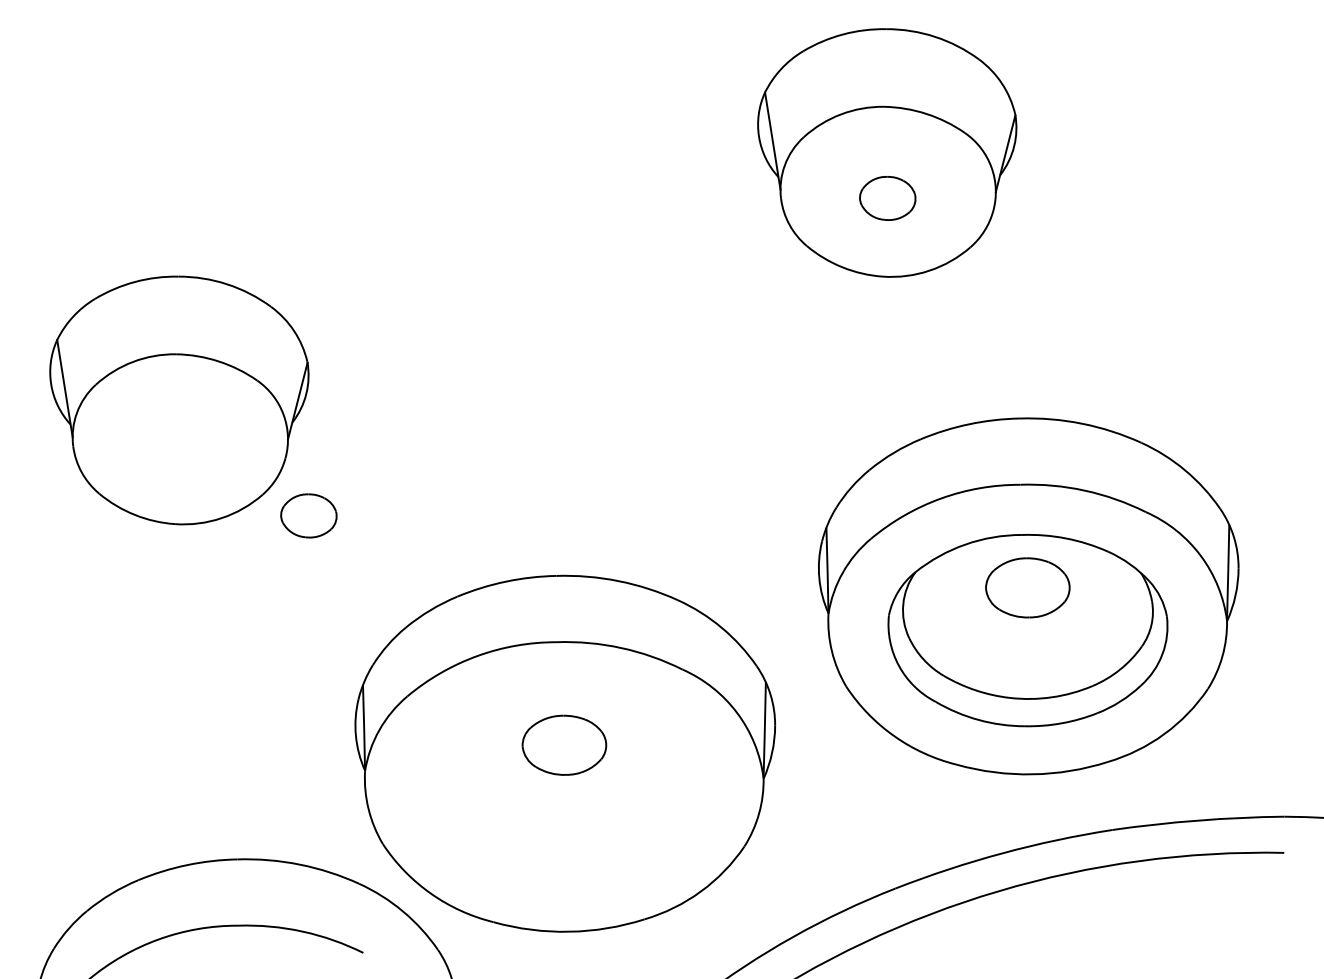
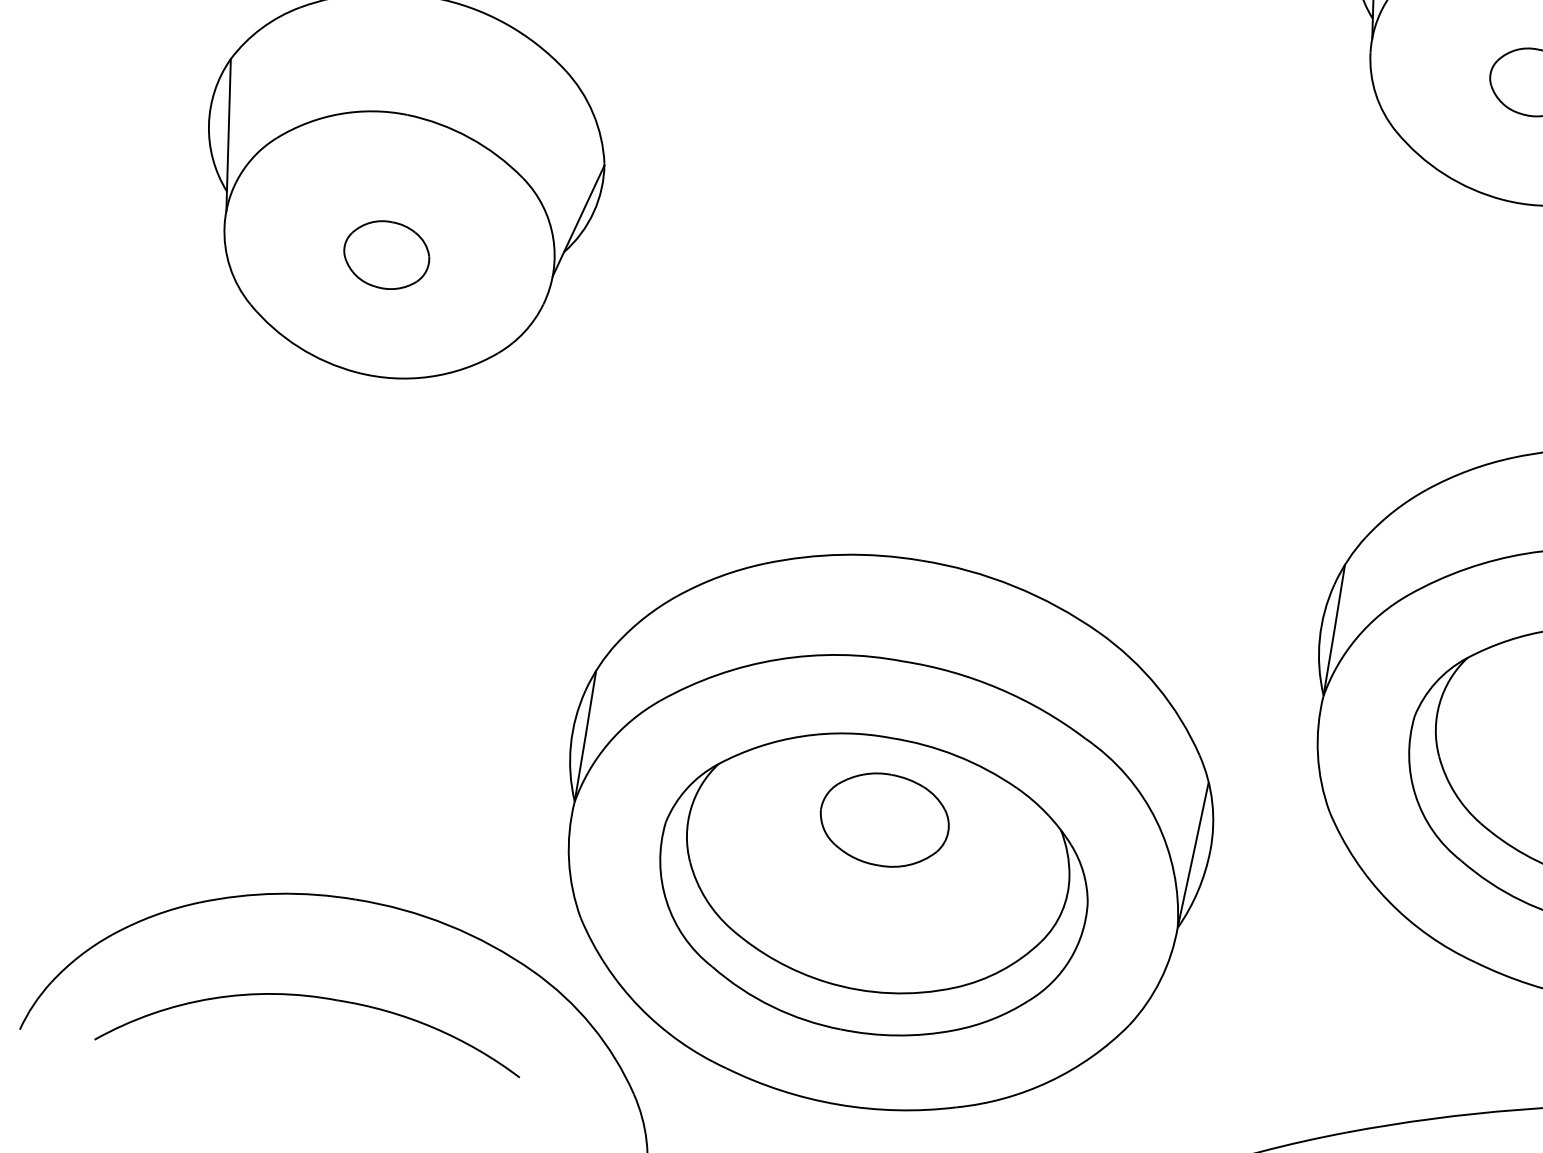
part: (308, 515) -> (386, 254), moved
part: (564, 787) -> (872, 884), added

